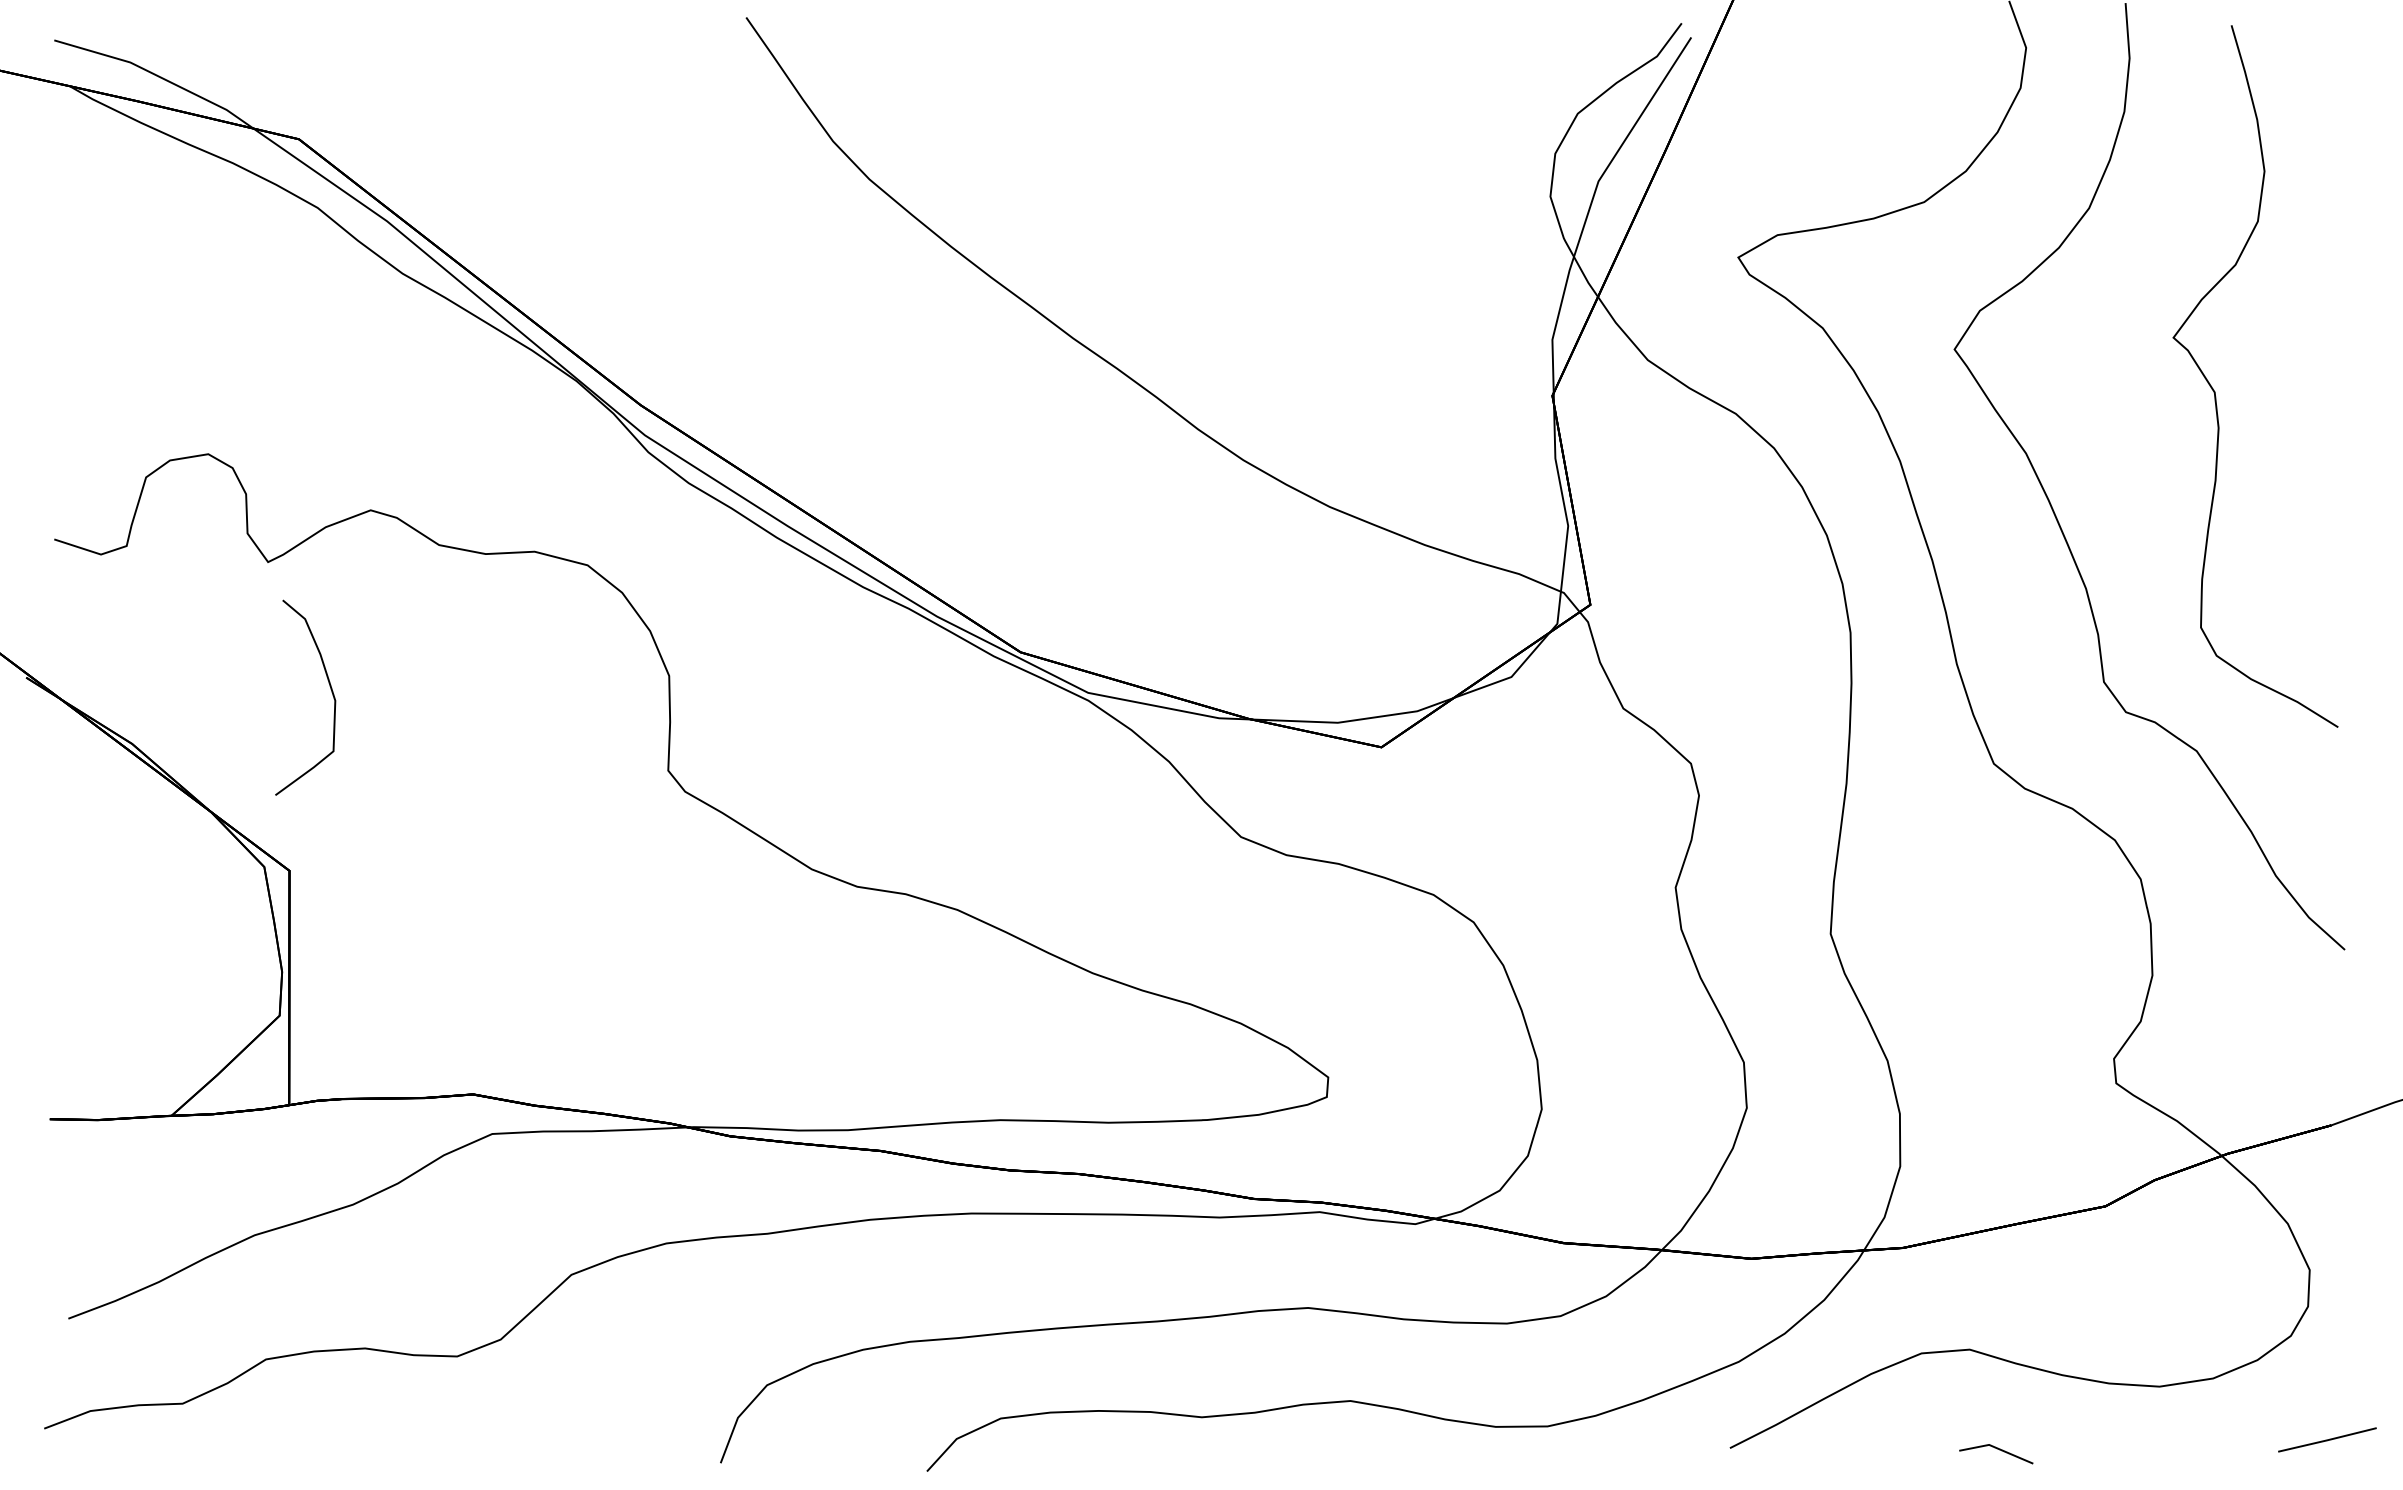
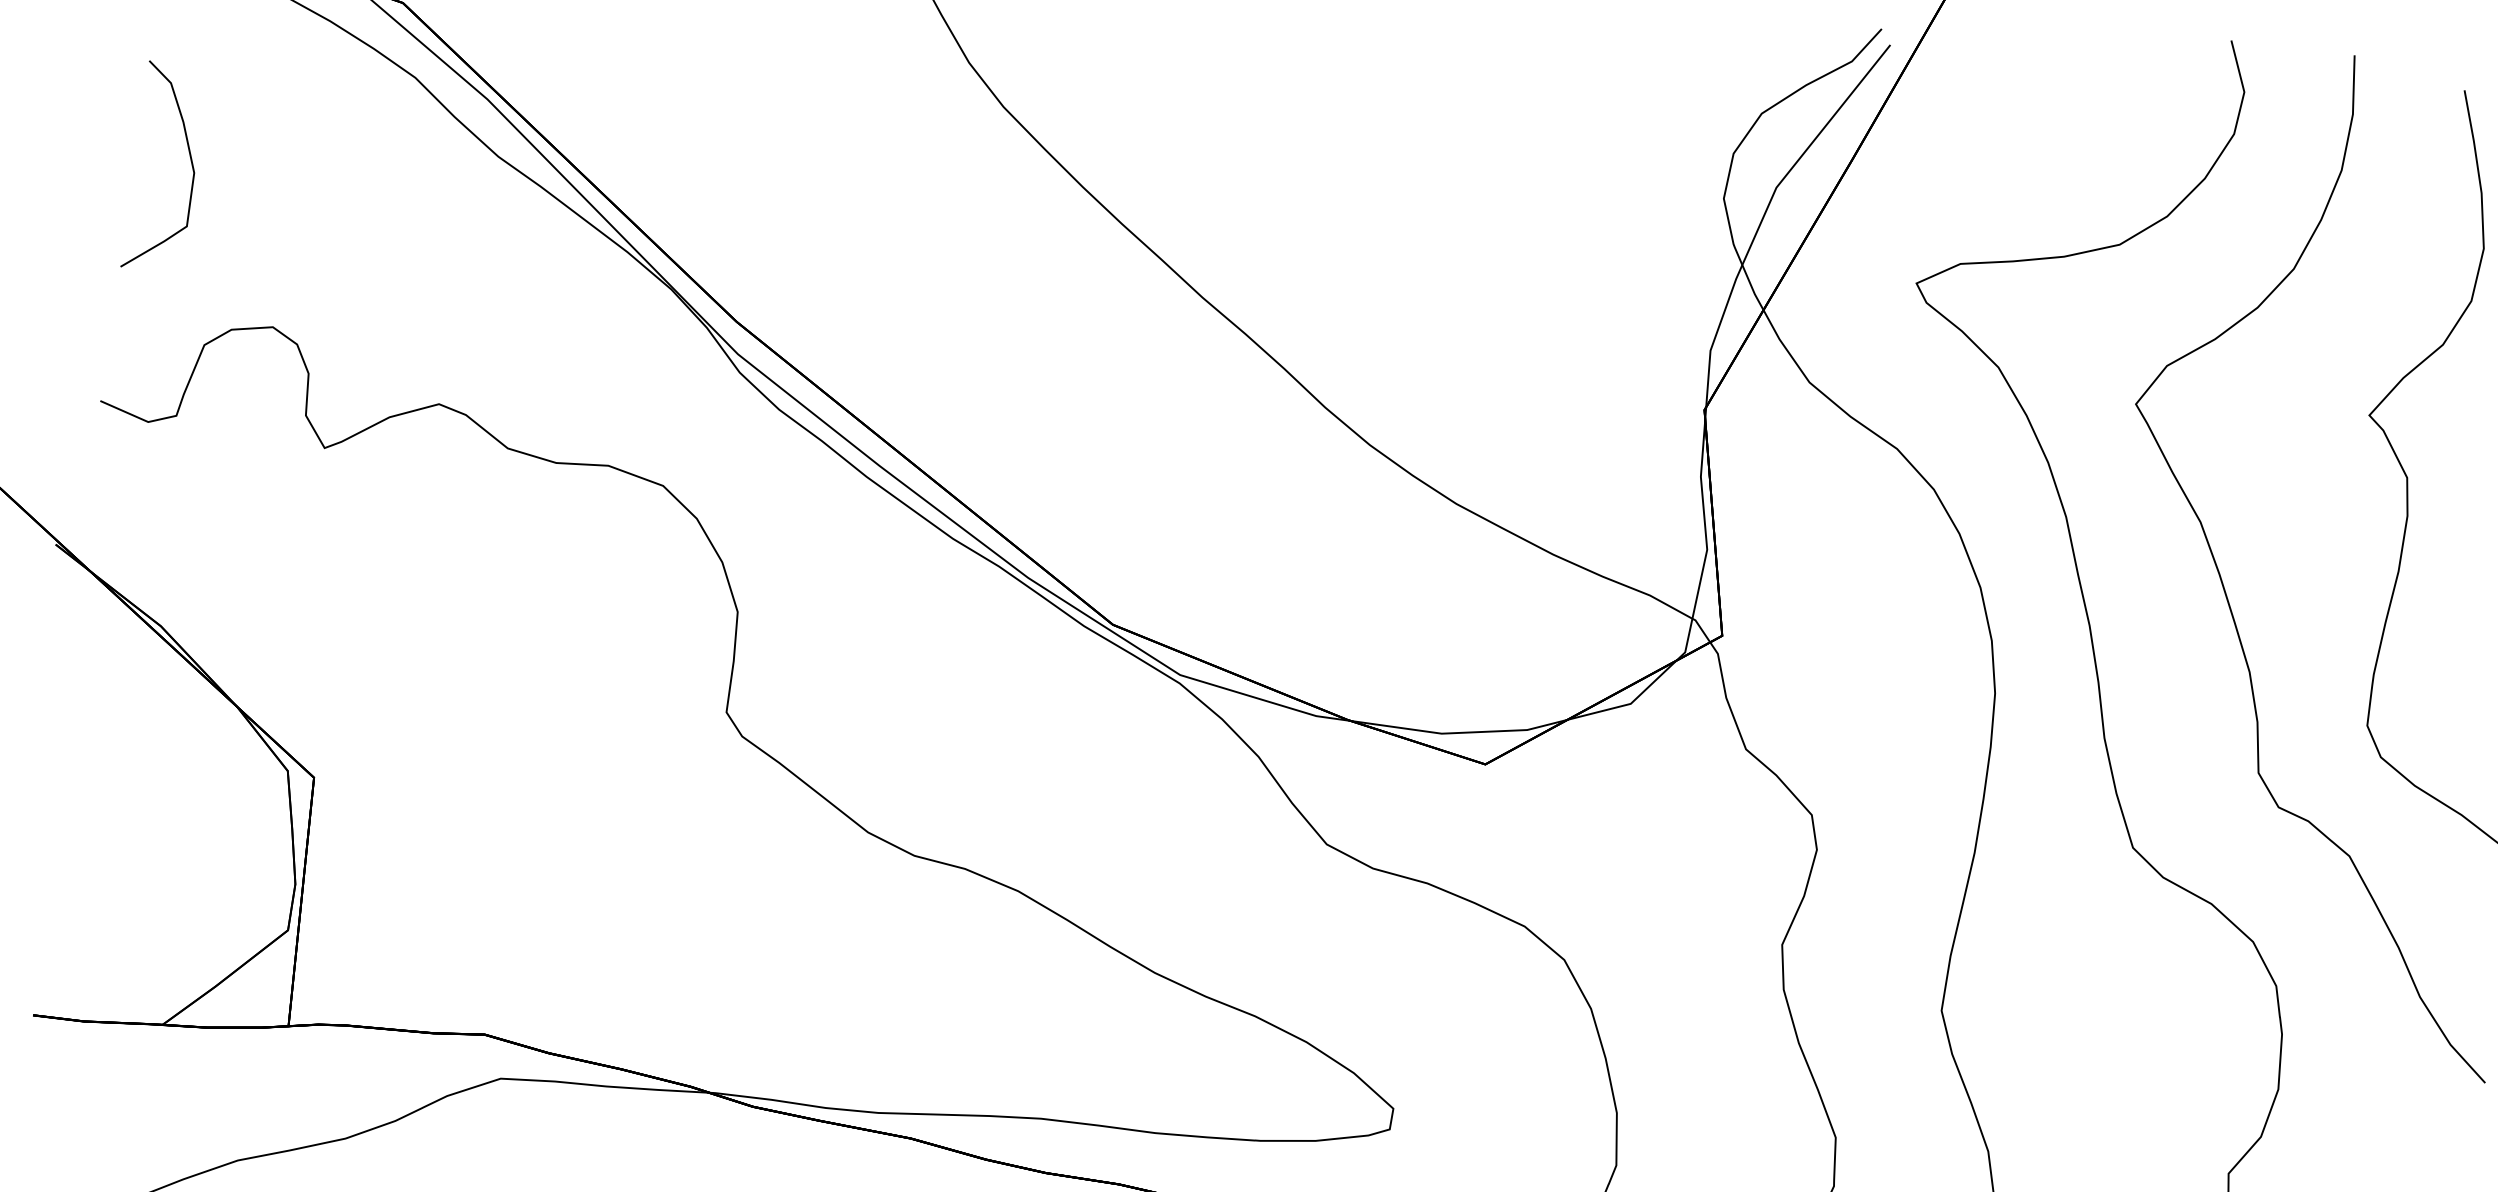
curve: (330, 689) -> (190, 160), moved

